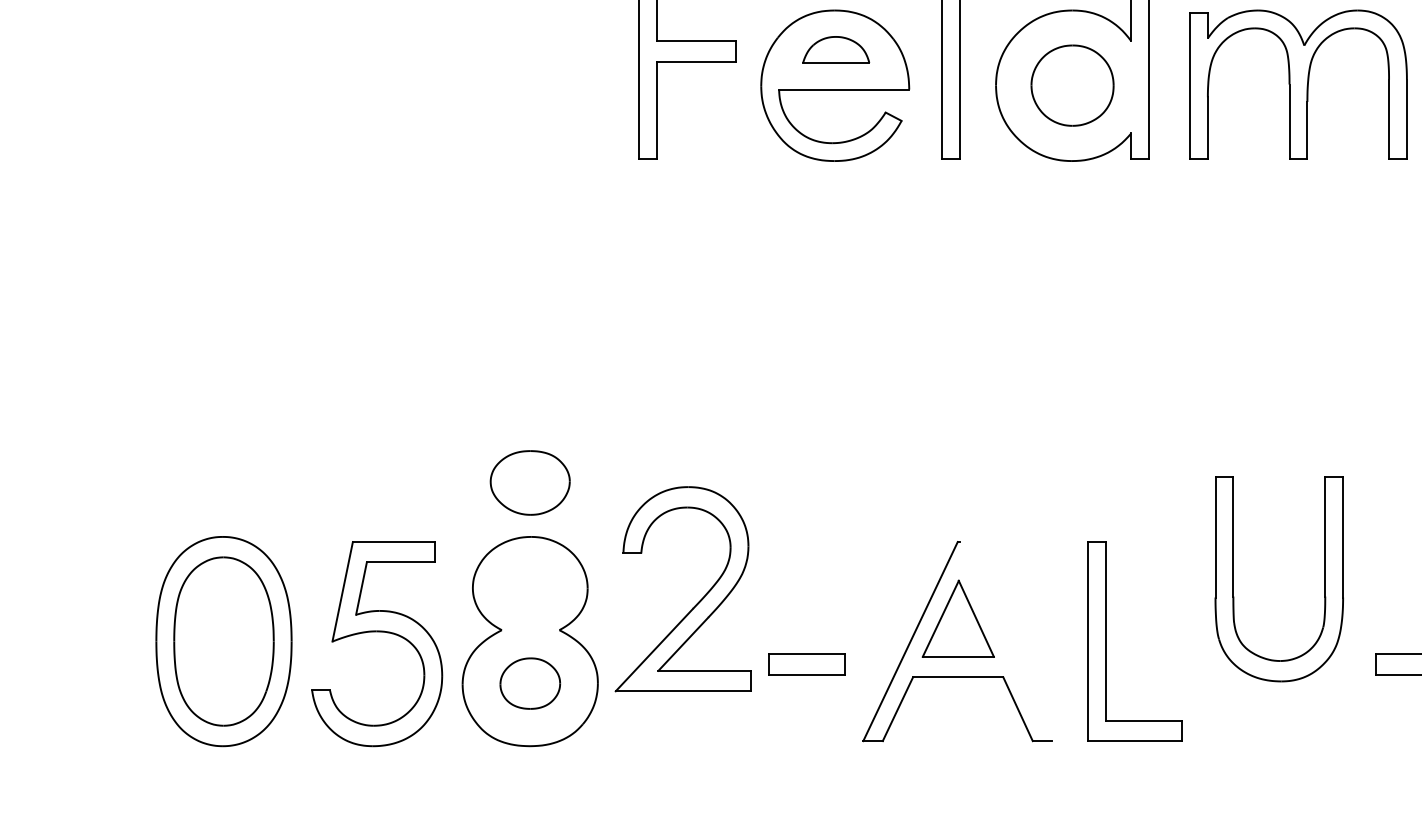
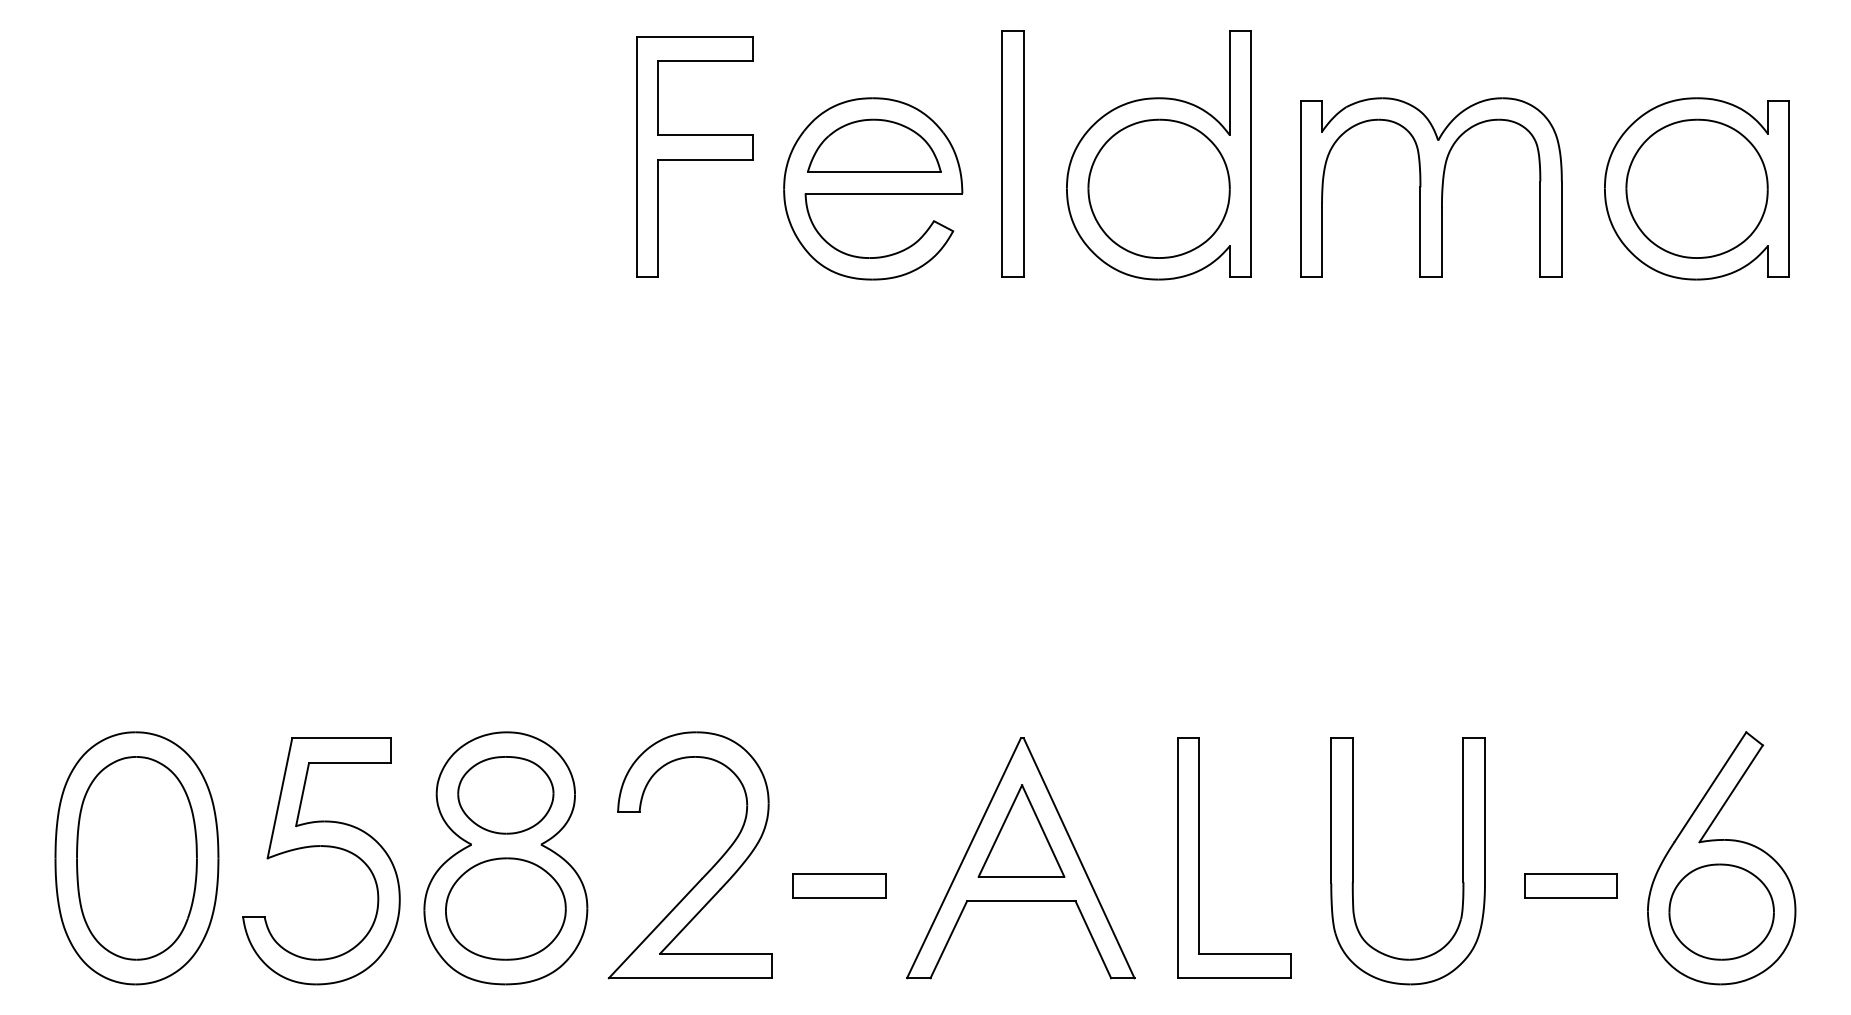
part: (836, 49) -> (874, 145), size x1.67
part: (1072, 85) -> (1158, 188), size x1.43
part: (529, 483) -> (505, 795), moved
part: (1233, 579) -> (1353, 861), moved
part: (696, 603) -> (706, 872), moved
line: (1005, 641) -> (1078, 858), added
part: (529, 683) -> (505, 908), size x1.67

